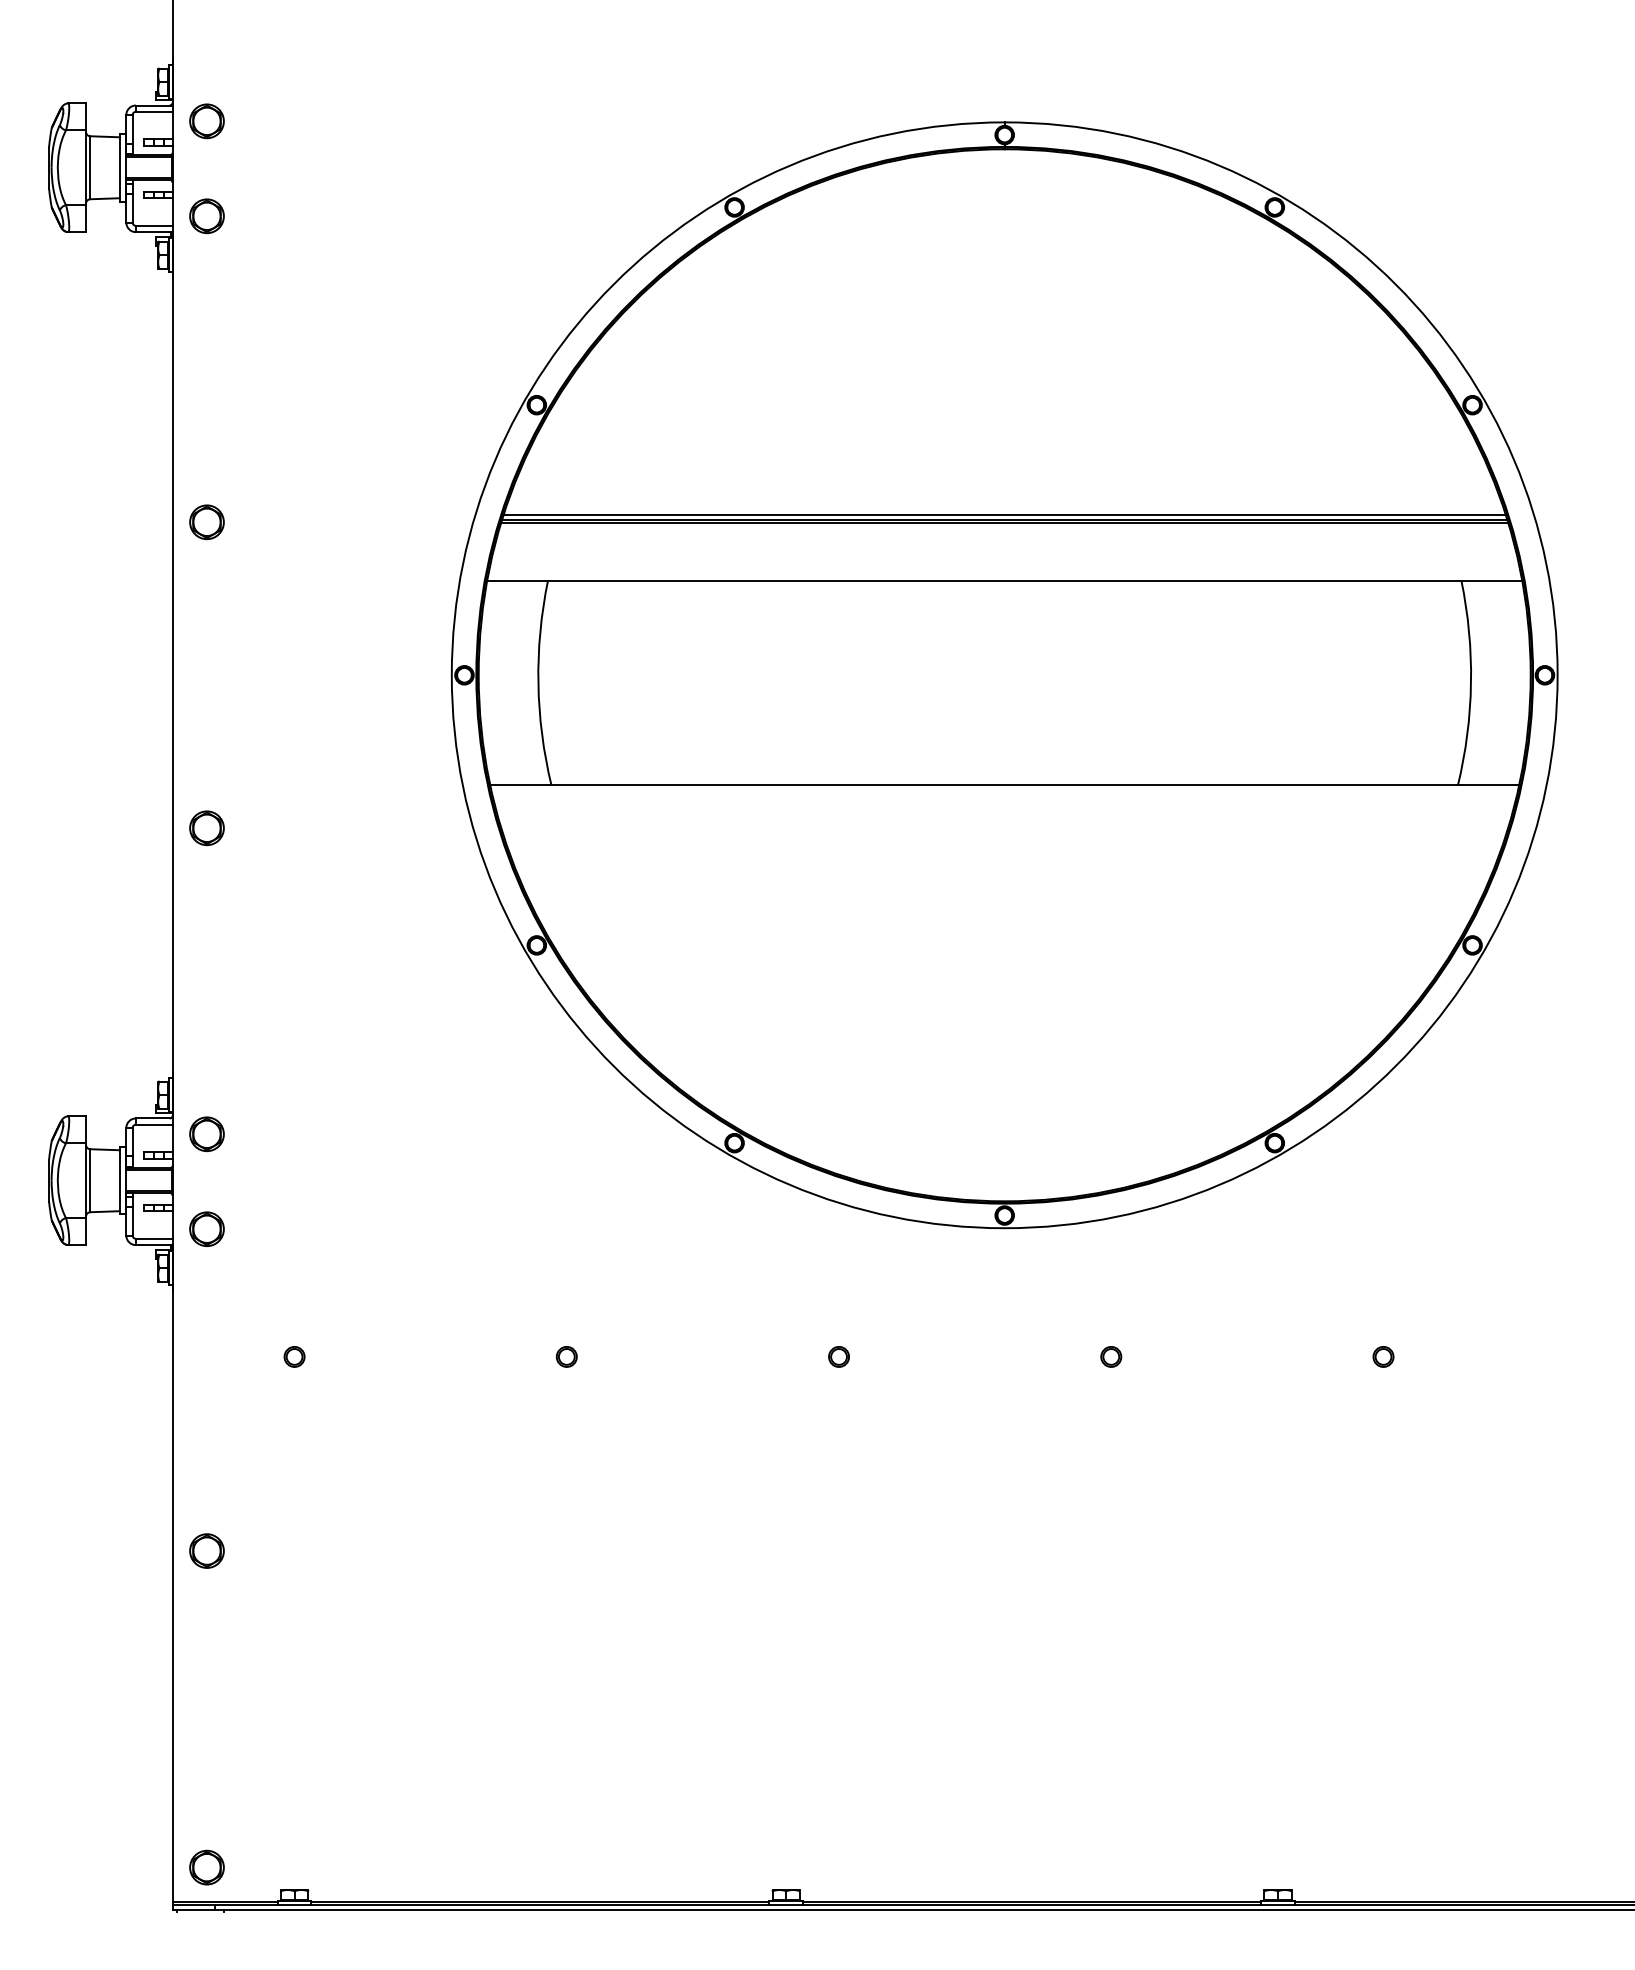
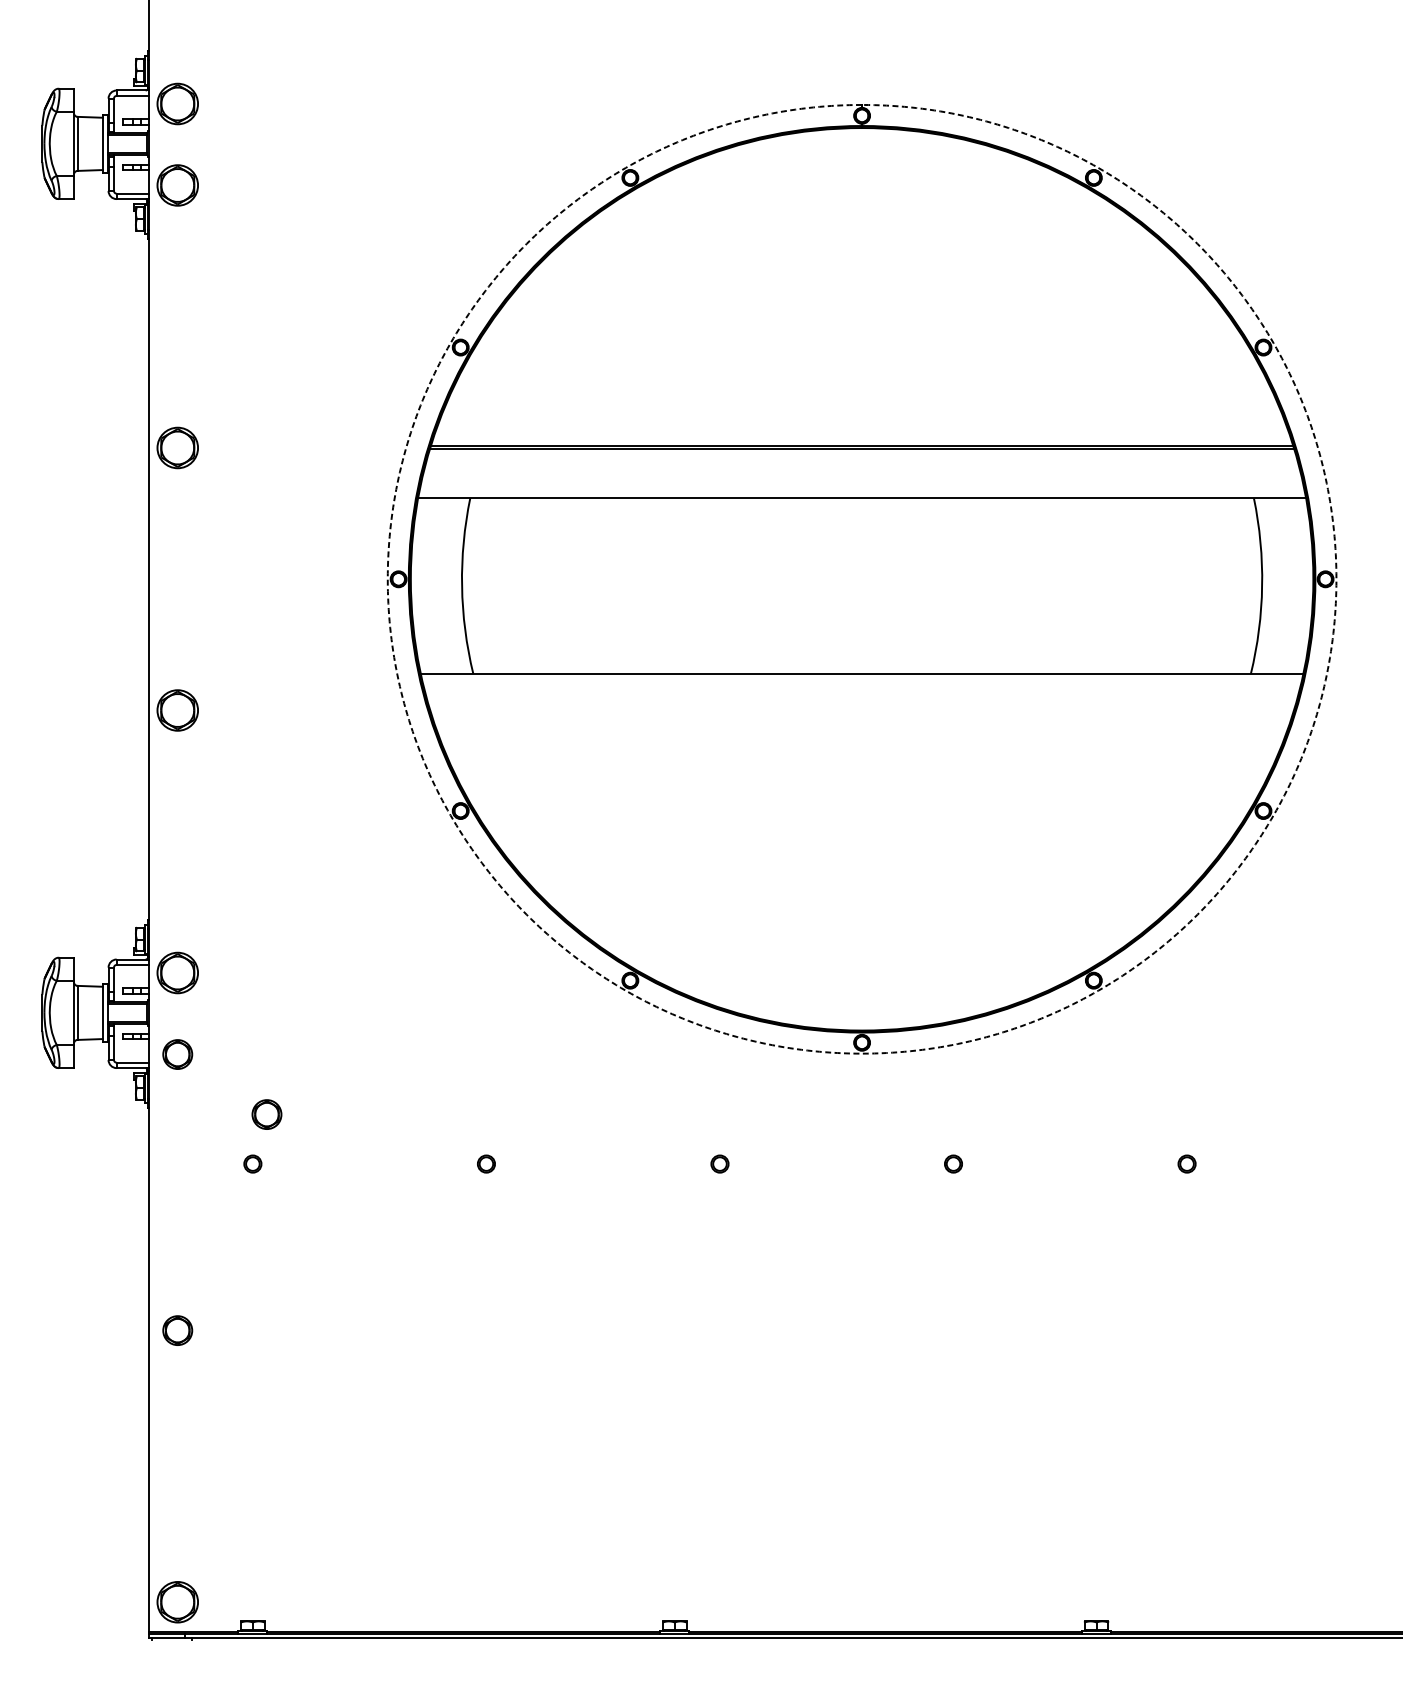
part: (206, 121) -> (177, 104), size x1.4
part: (206, 216) -> (177, 185), size x1.4
line: (1004, 514) -> (861, 441), removed
part: (206, 522) -> (177, 448), size x1.4
part: (206, 828) -> (177, 710), size x1.4
part: (206, 1134) -> (177, 973), size x1.4
arc: (1004, 1228) -> (861, 1053), solid -> dashed
part: (310, 1298) -> (266, 1113), added
part: (206, 1867) -> (177, 1602), size x1.4

